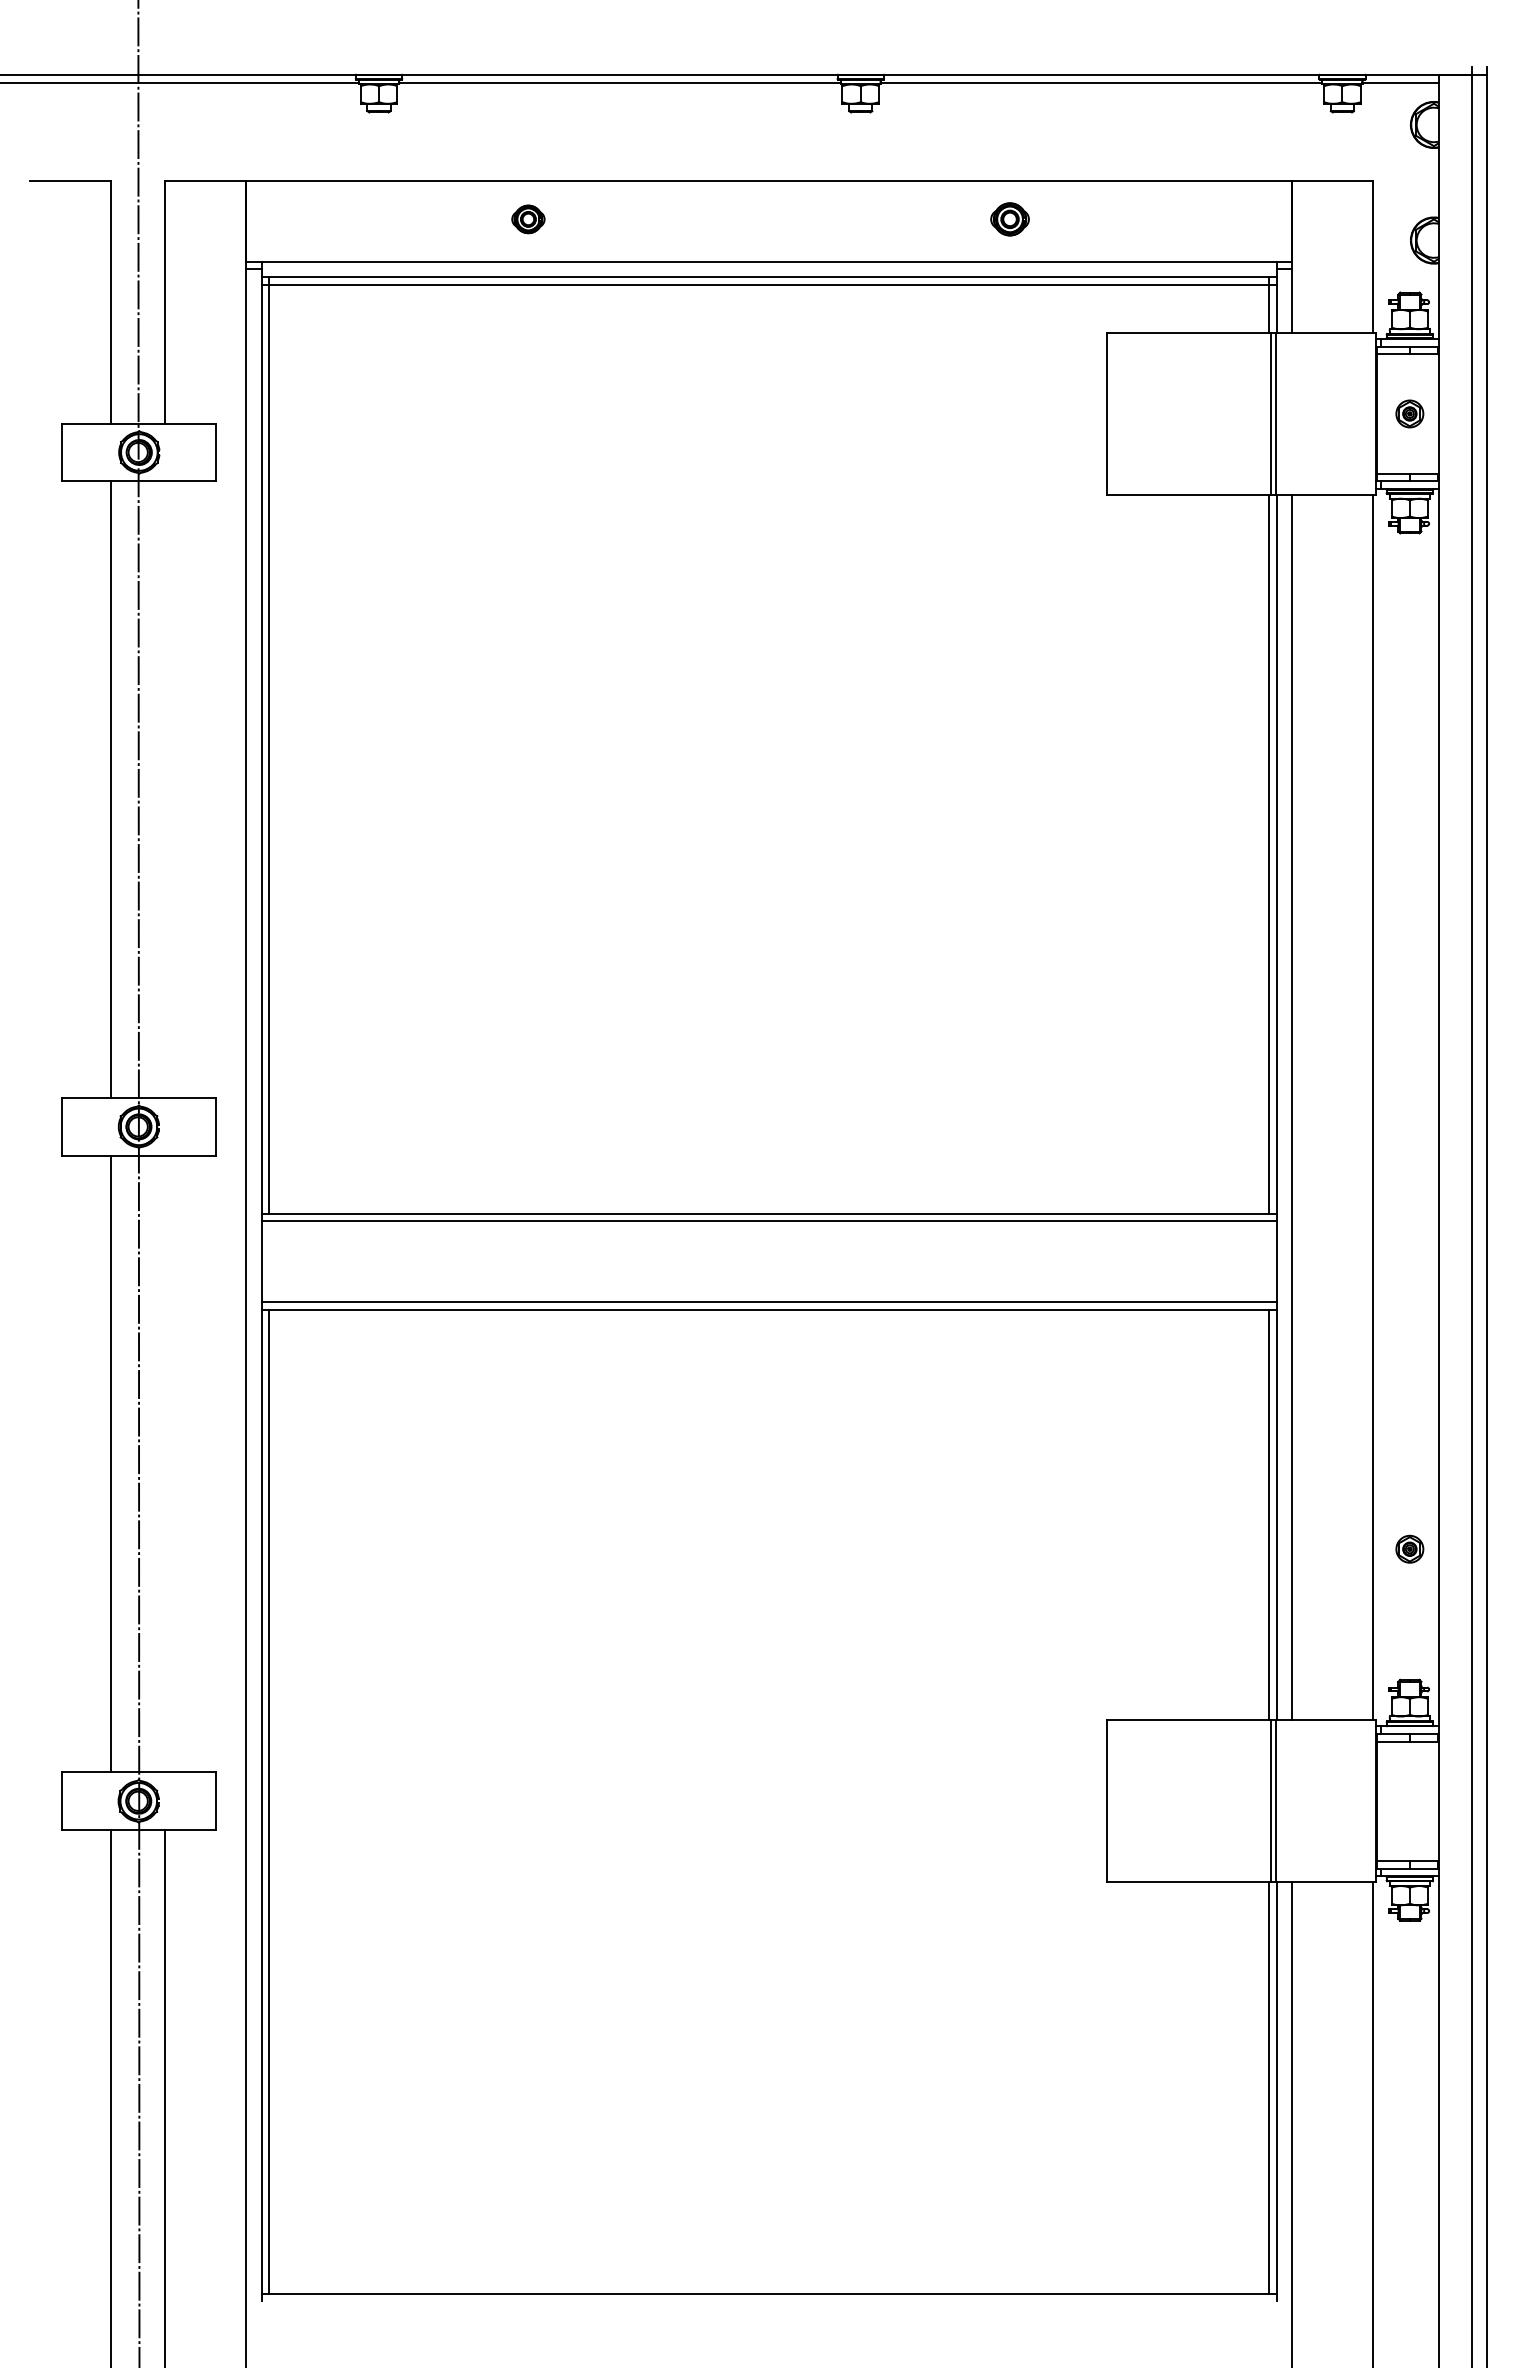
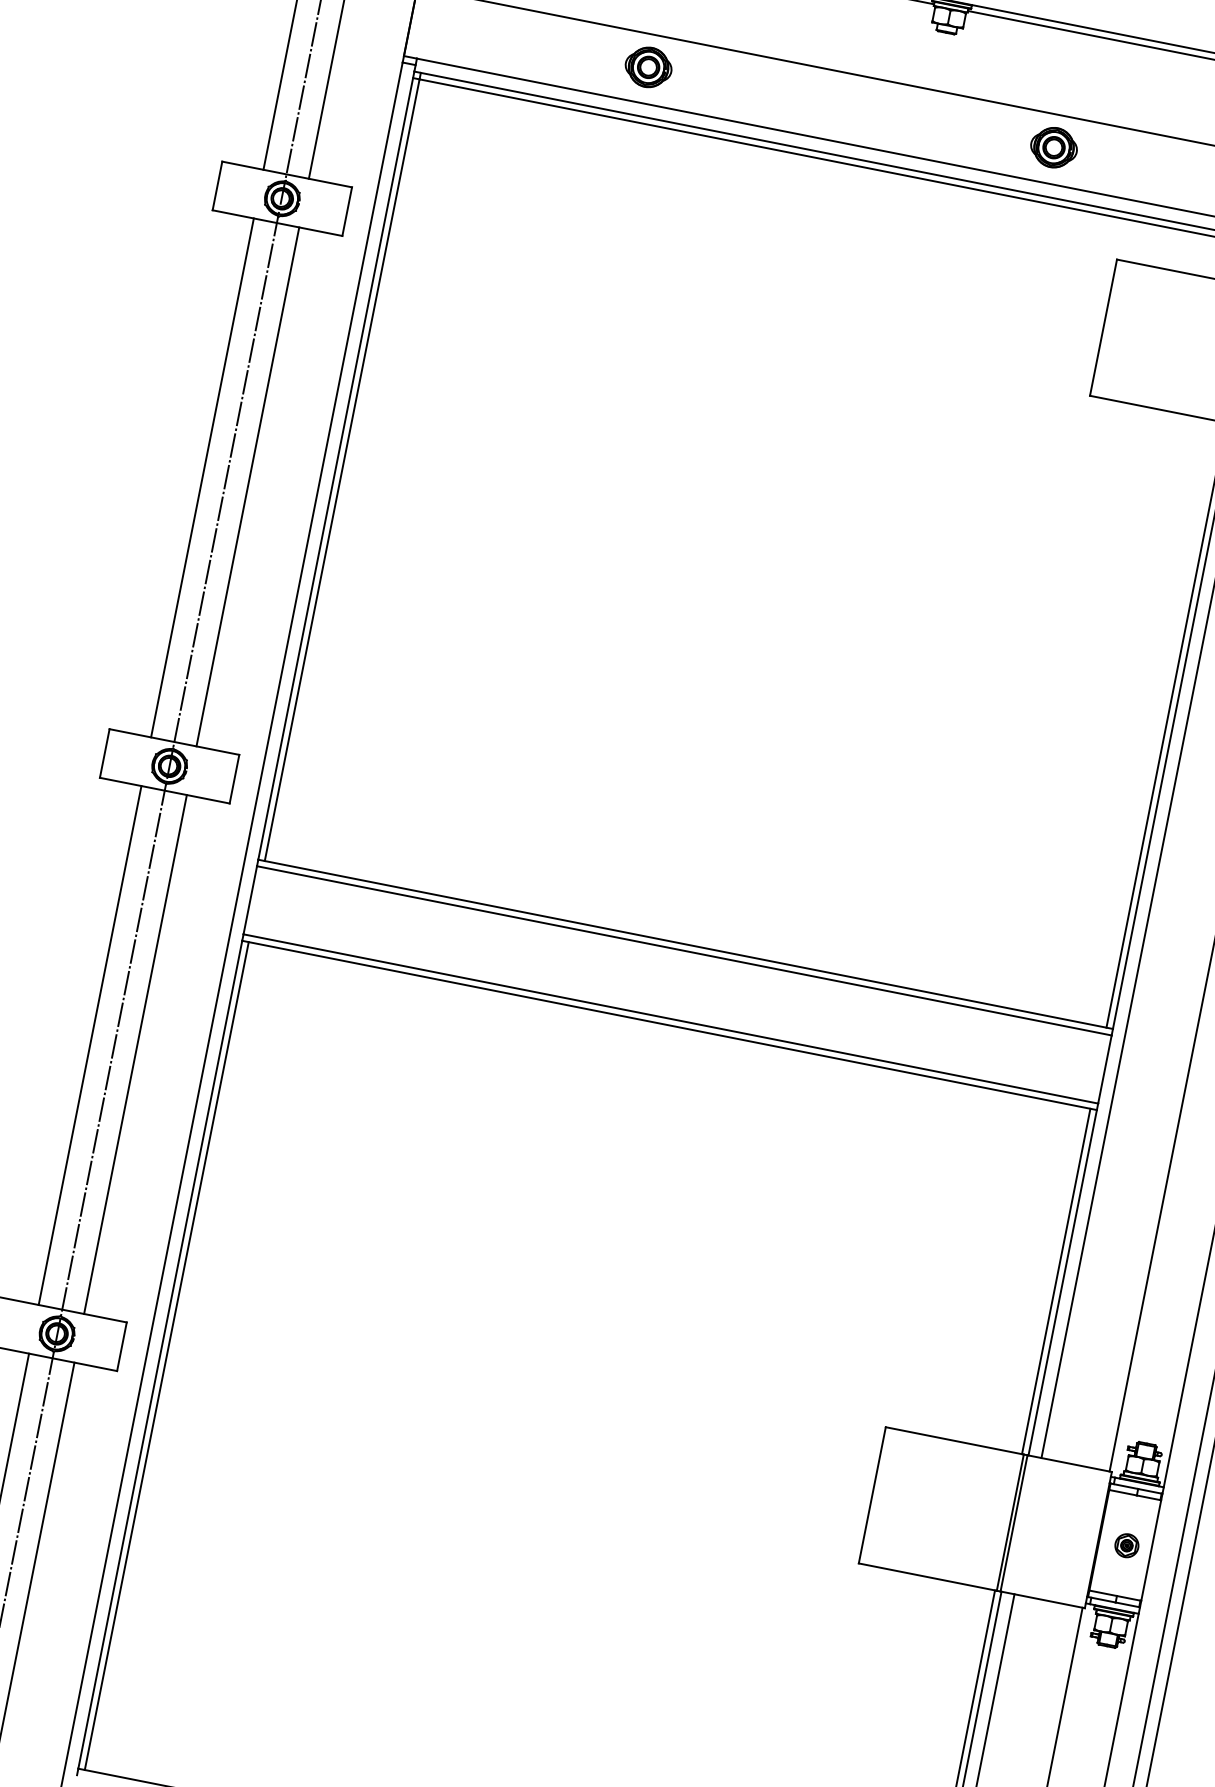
part: (528, 219) -> (648, 67), size x1.67
part: (1009, 219) -> (1053, 147), size x1.43
line: (165, 789) -> (248, 486), added
line: (165, 1463) -> (135, 1054), added
part: (1409, 1548) -> (1126, 1545), moved

